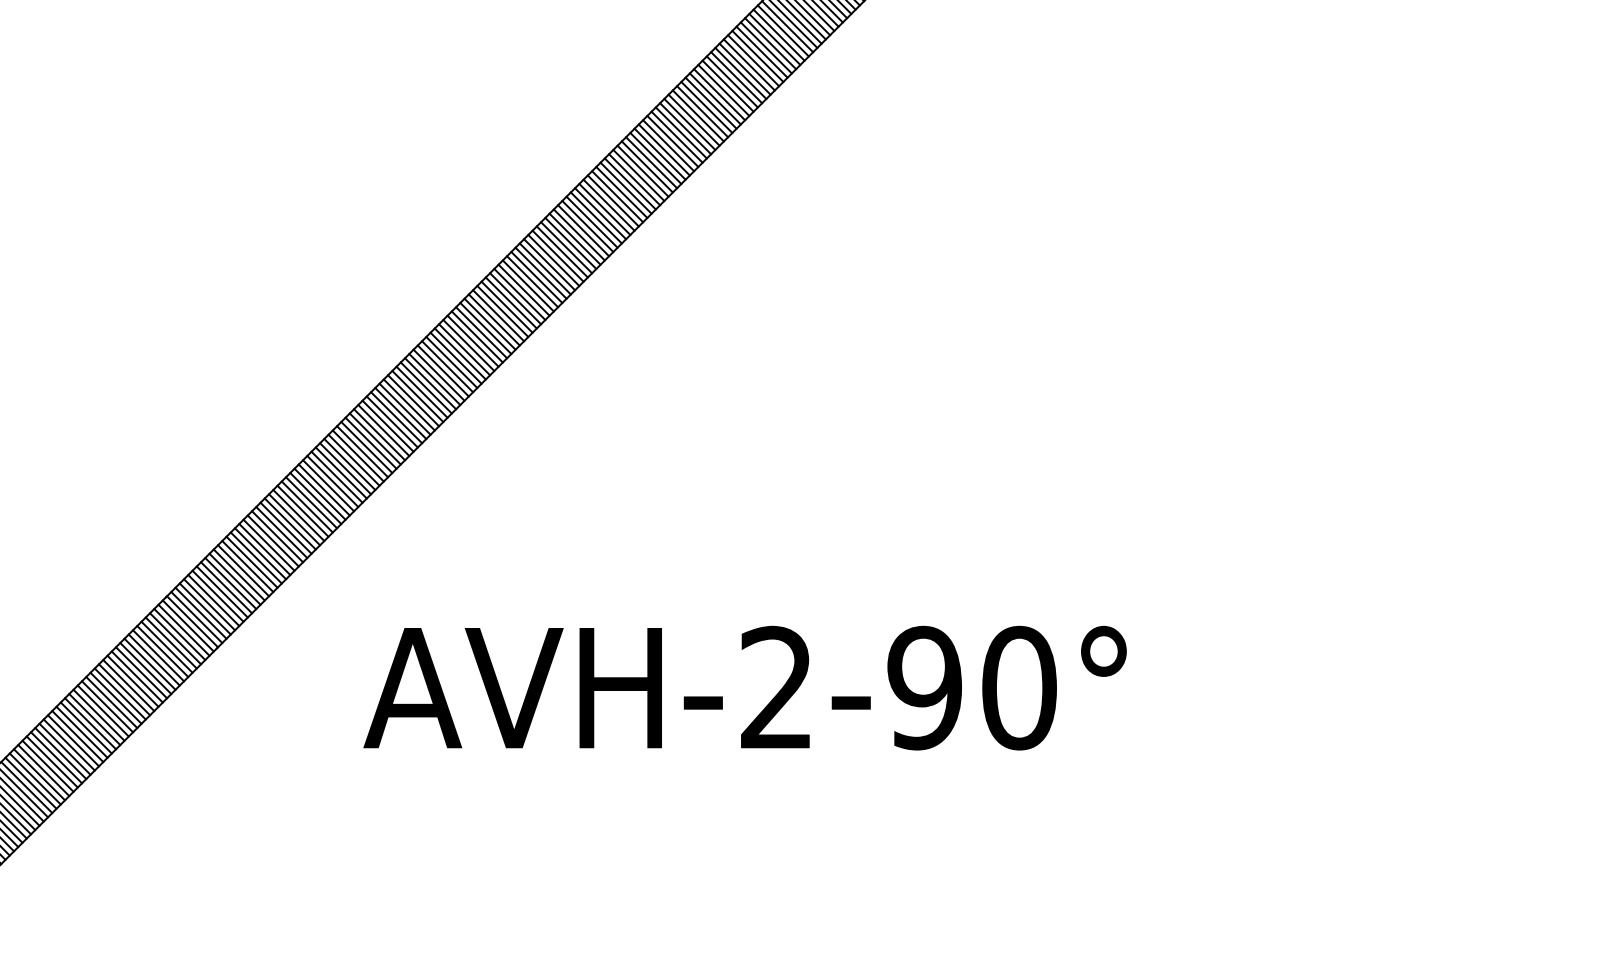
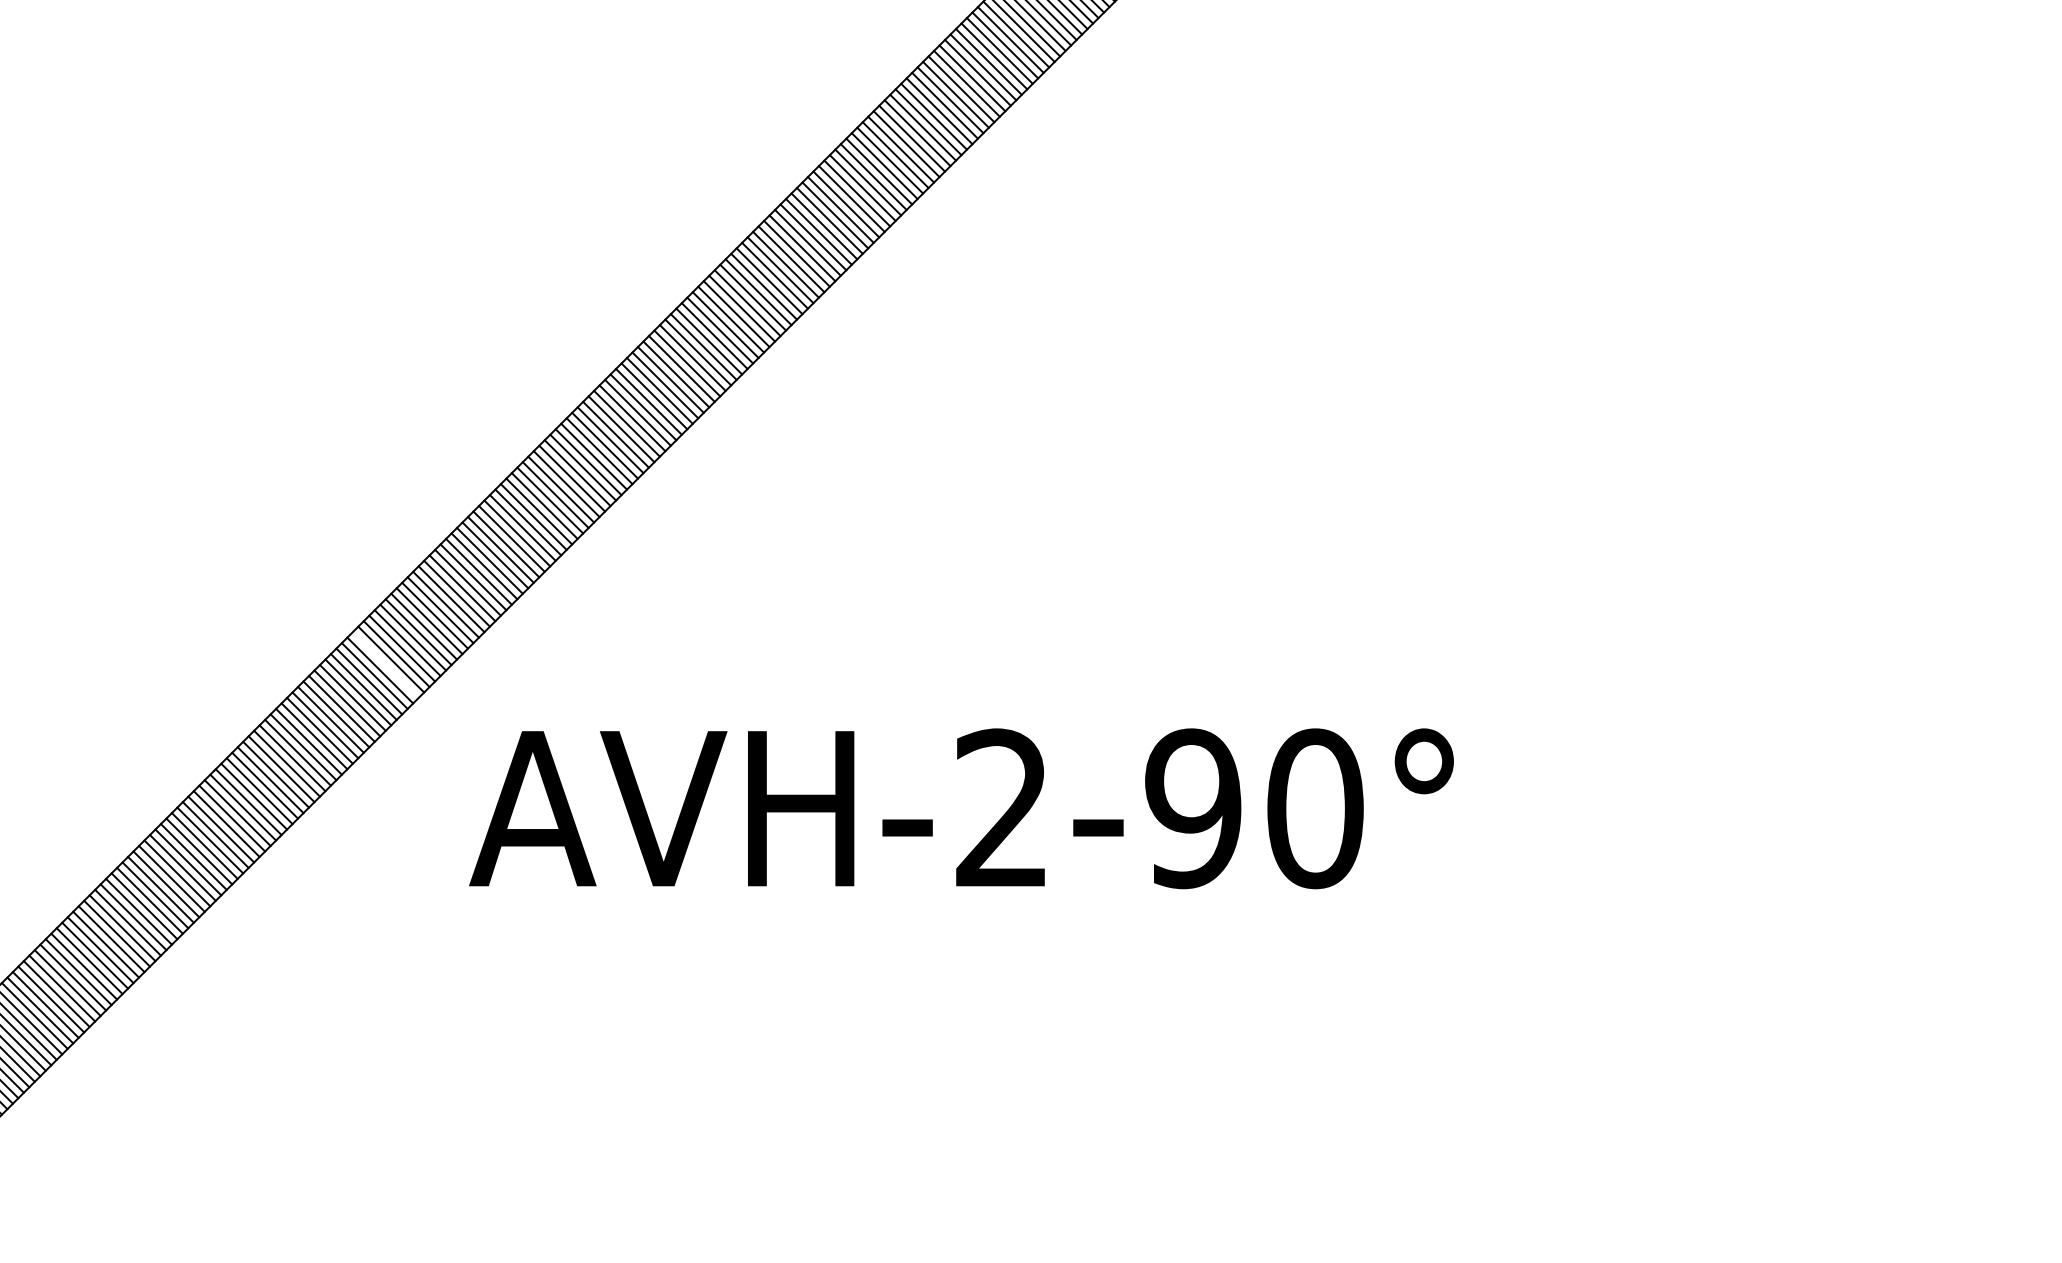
line: (298, 515) -> (385, 664), removed
text: (745, 687) -> (961, 808), moved

